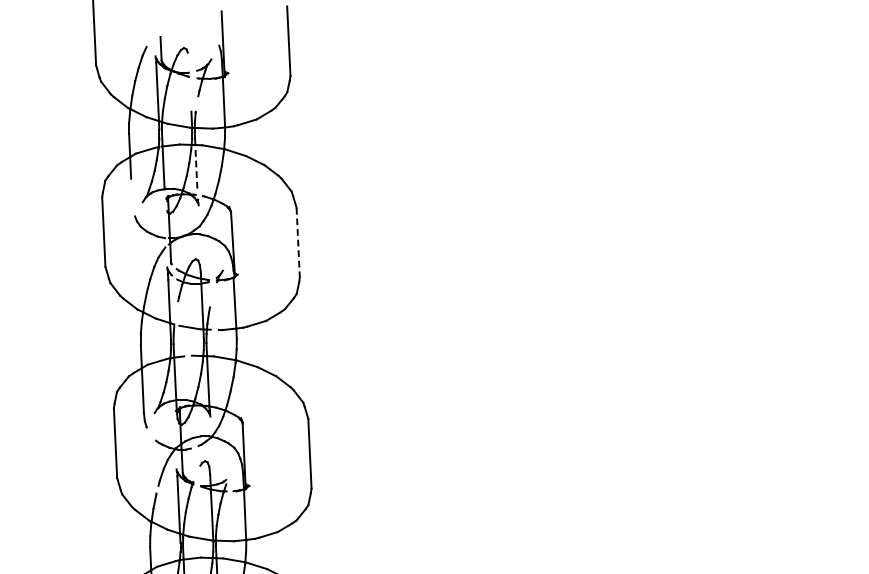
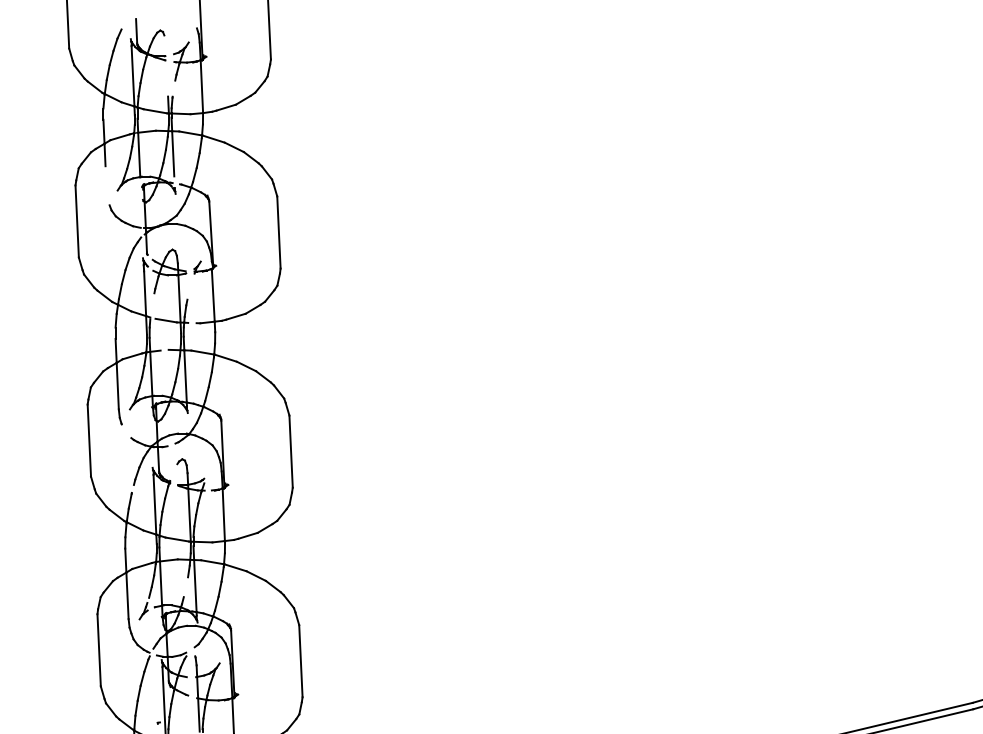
line: (196, 166) -> (173, 153), dashed -> solid
line: (297, 243) -> (278, 233), dashed -> solid

